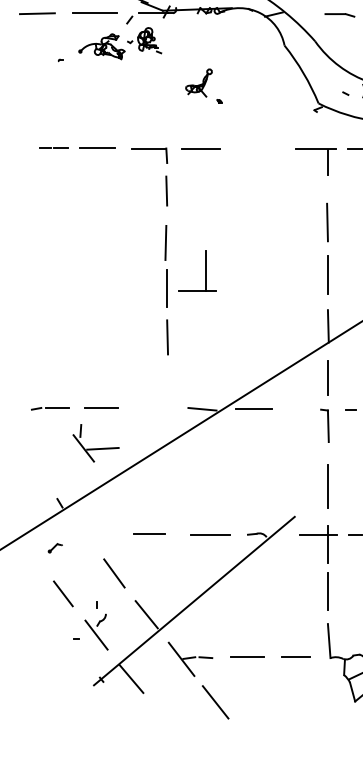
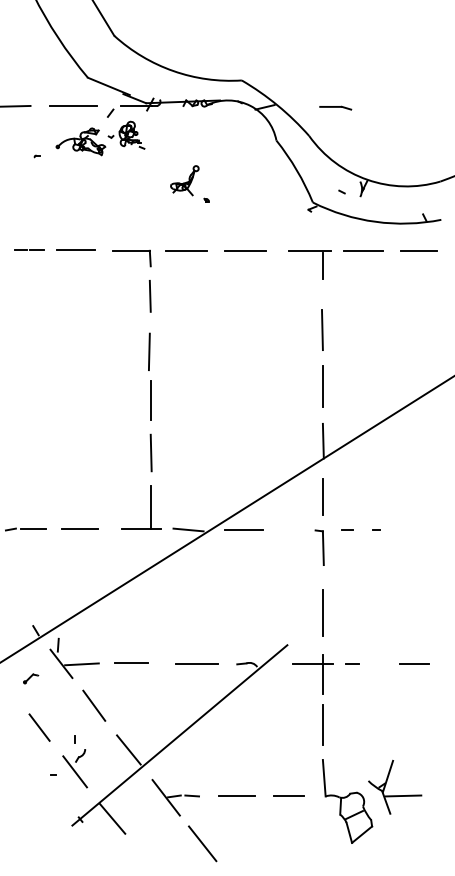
line: (255, 148) -> (245, 250), added
part: (206, 271) -> (150, 507), moved
part: (95, 443) -> (74, 658), moved

